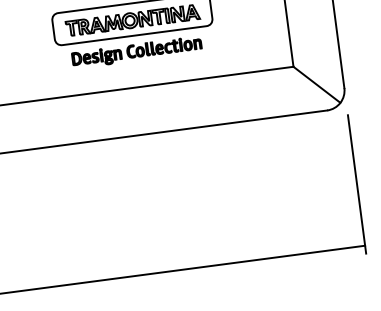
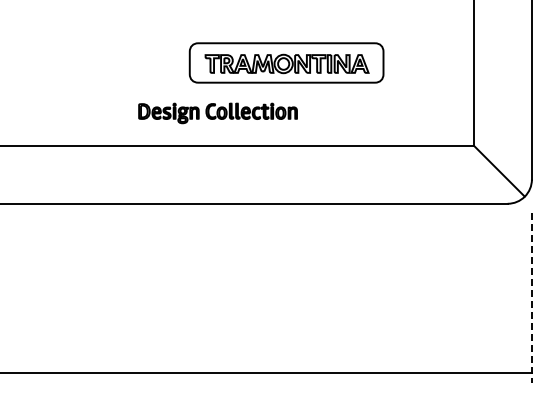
part: (136, 52) -> (217, 113), moved
line: (356, 184) -> (531, 298), solid -> dashed

